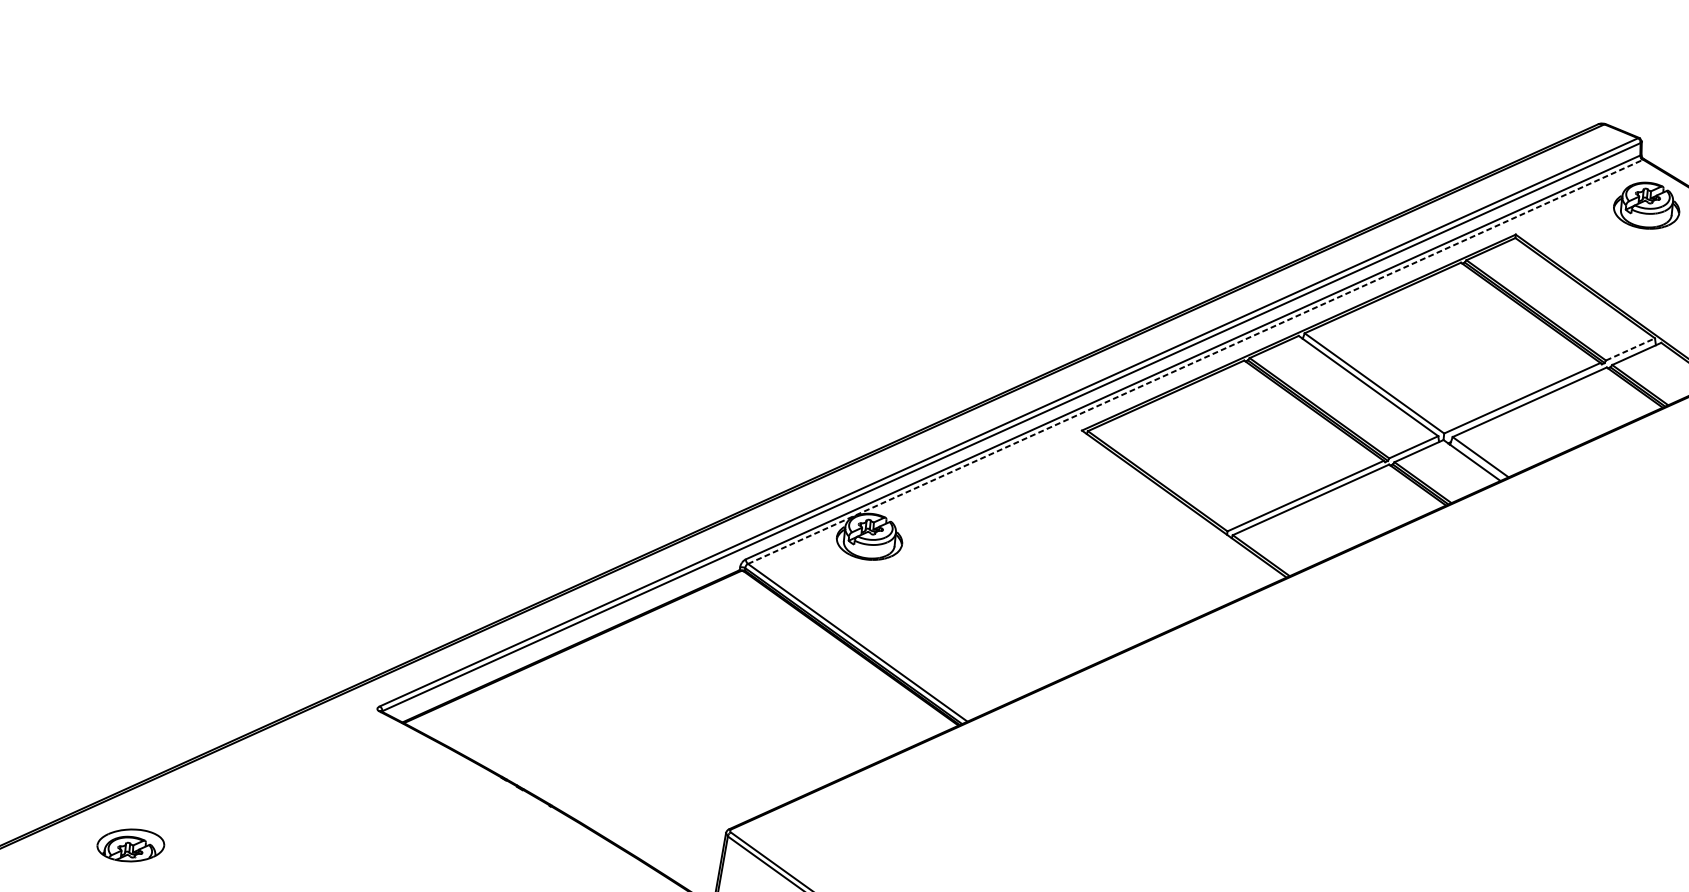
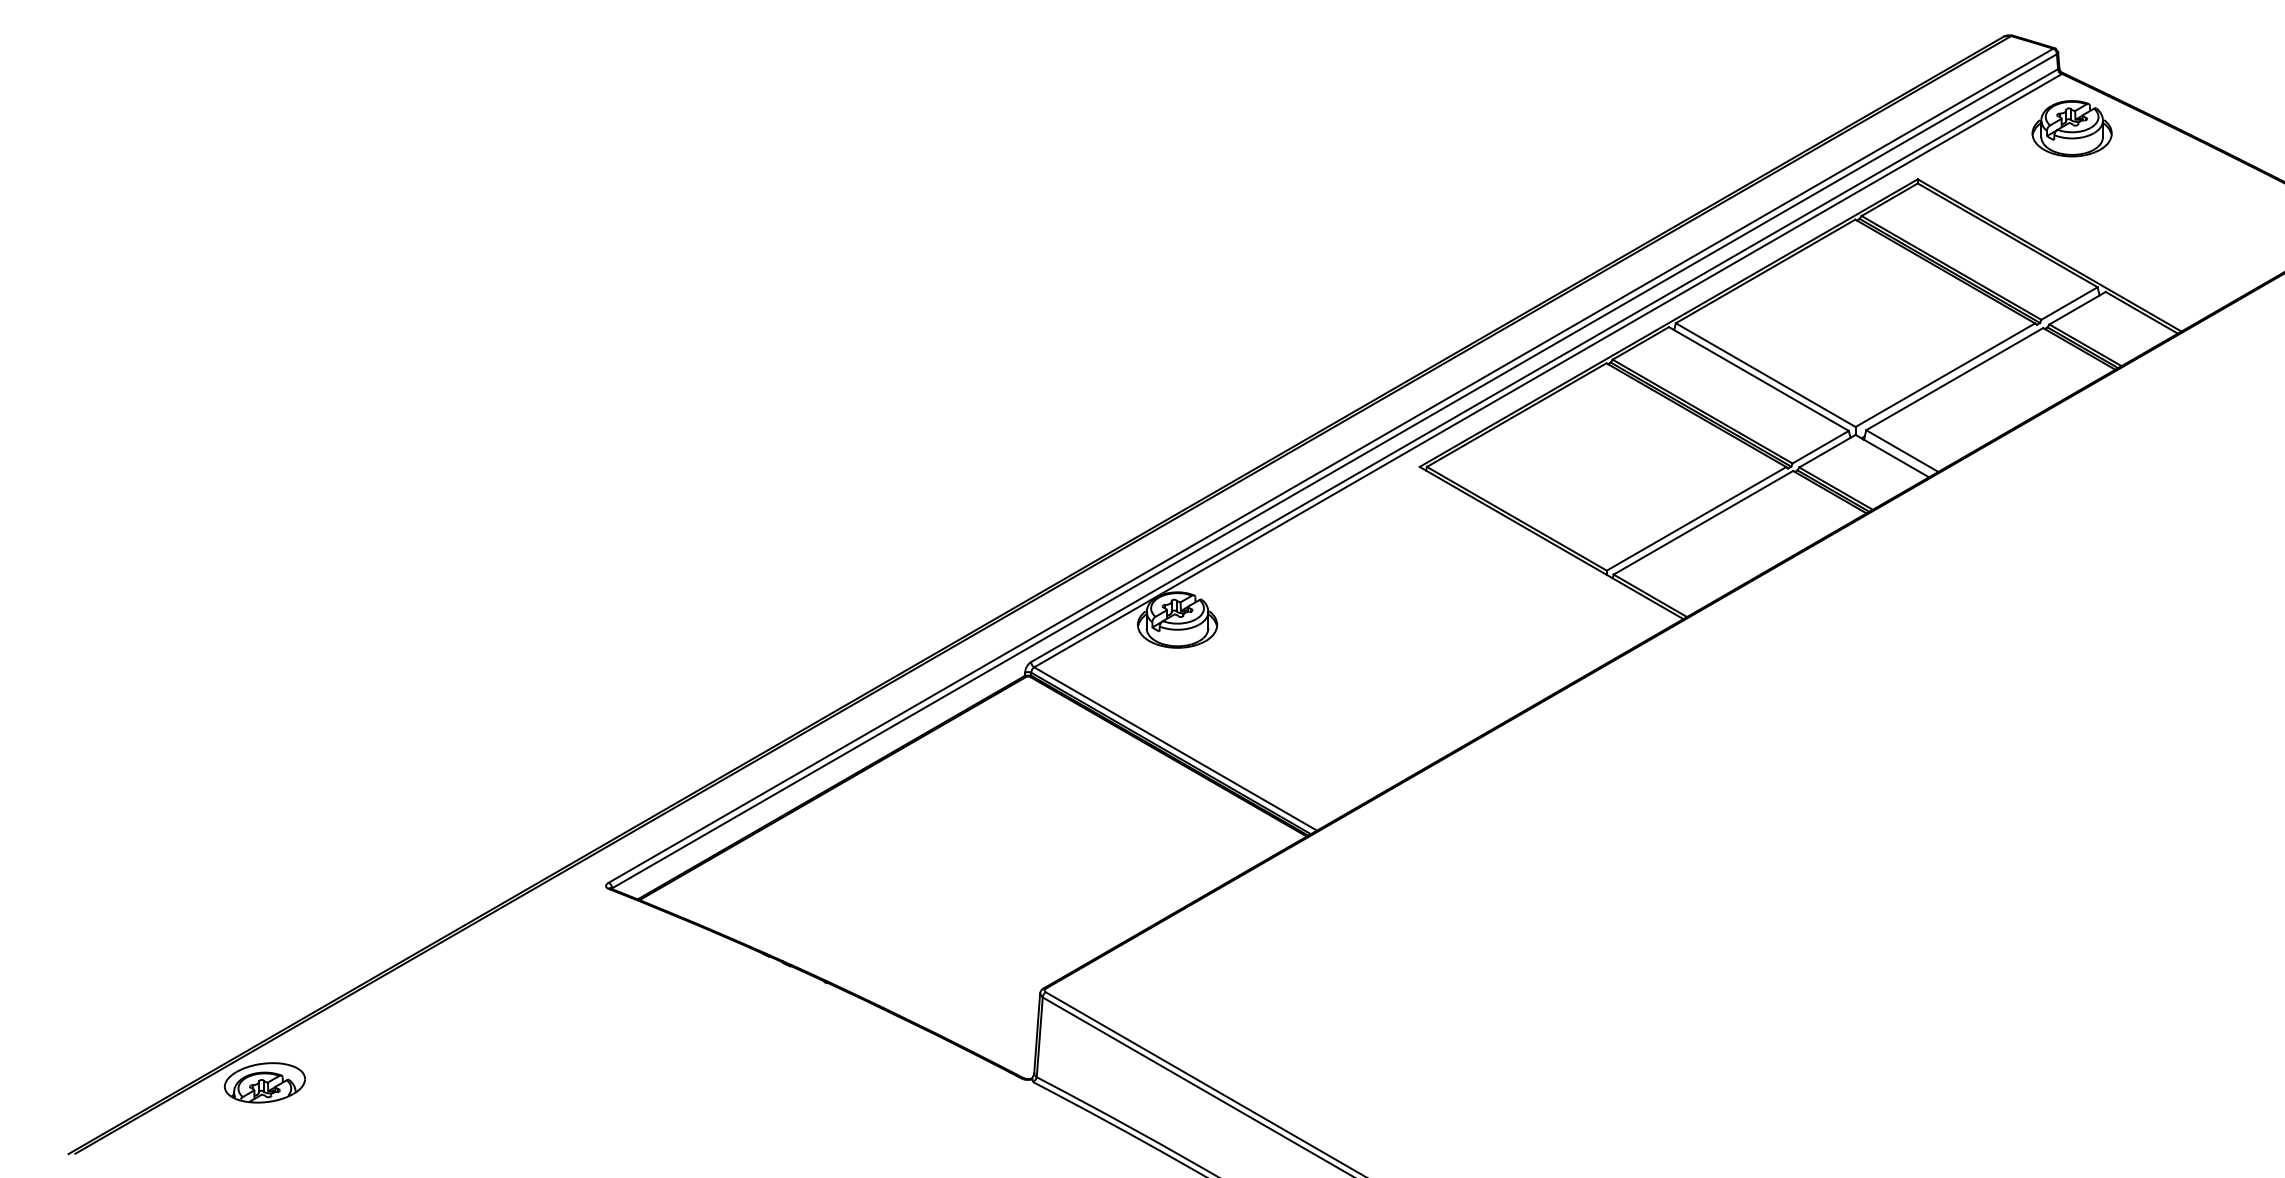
line: (1630, 349) -> (2069, 303), dashed -> solid
line: (1195, 361) -> (1547, 370), dashed -> solid
part: (130, 845) -> (264, 1082), moved

